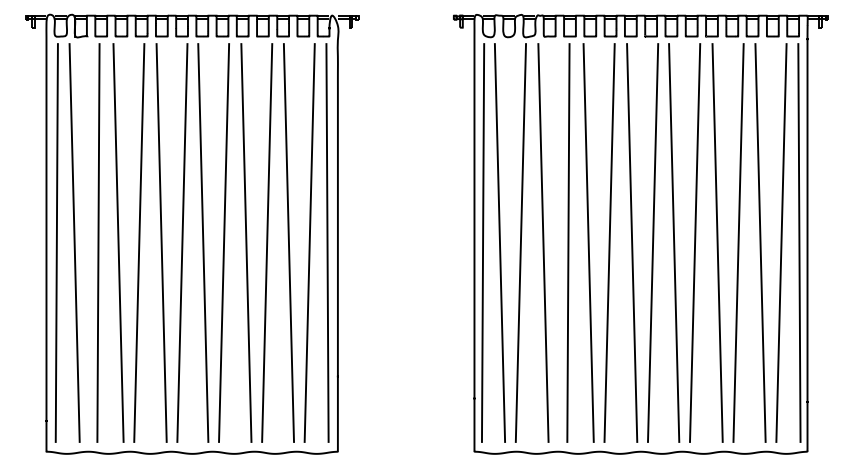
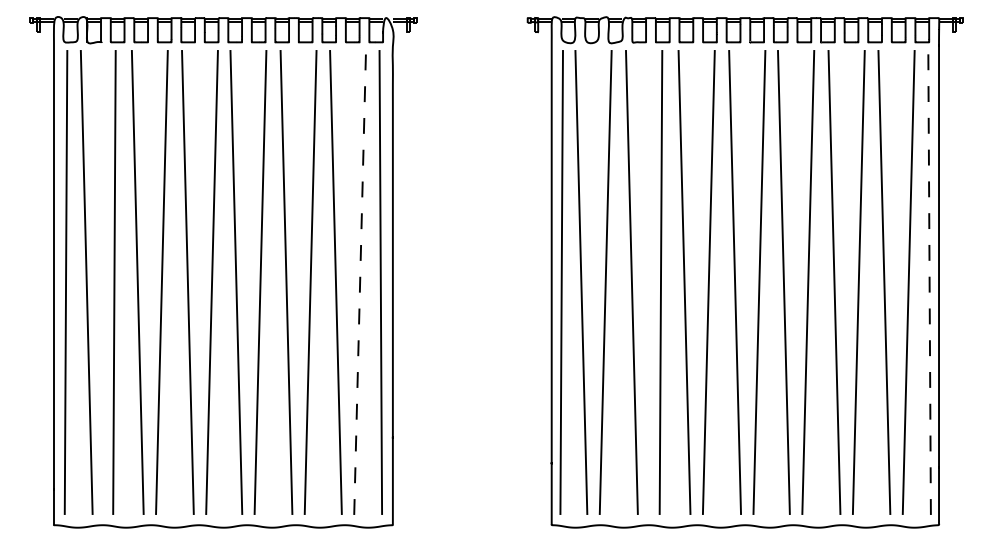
line: (310, 243) -> (360, 282), solid -> dashed
line: (799, 243) -> (929, 282), solid -> dashed

